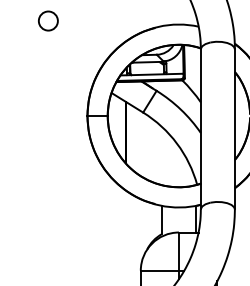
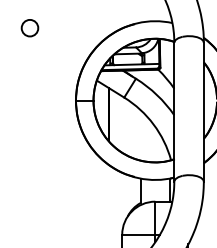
circle: (47, 21) -> (29, 28), moved

